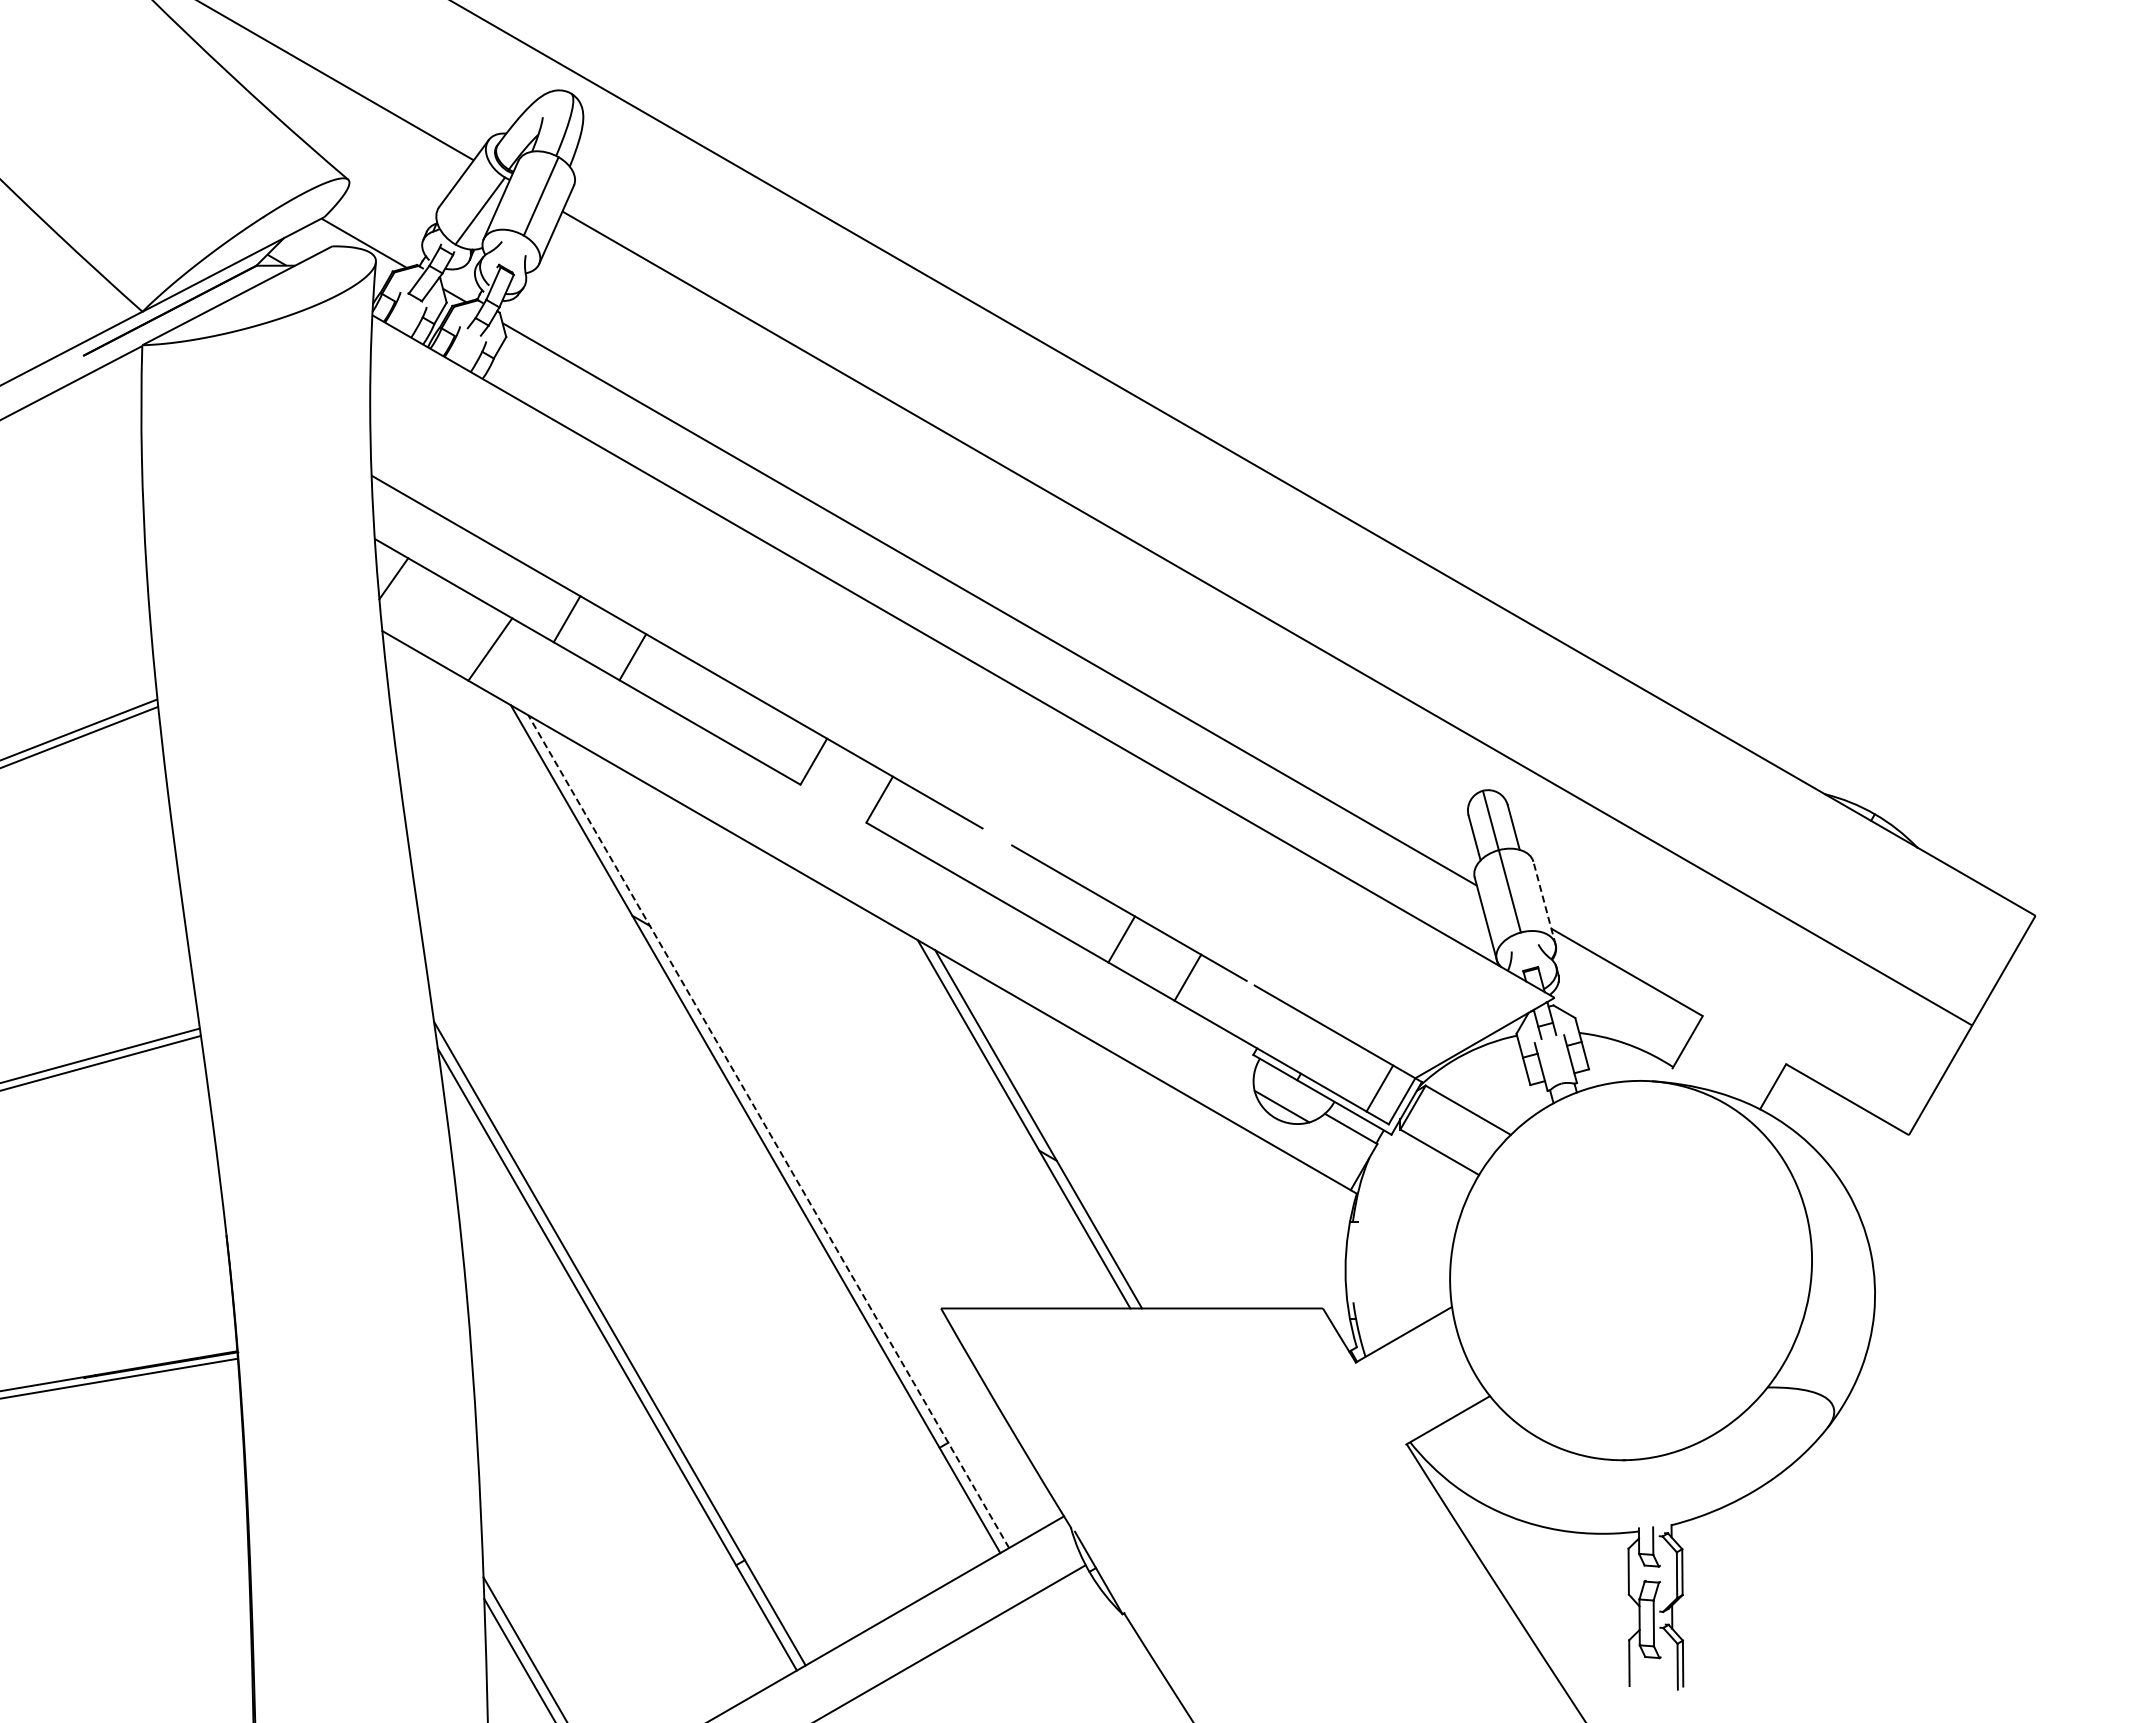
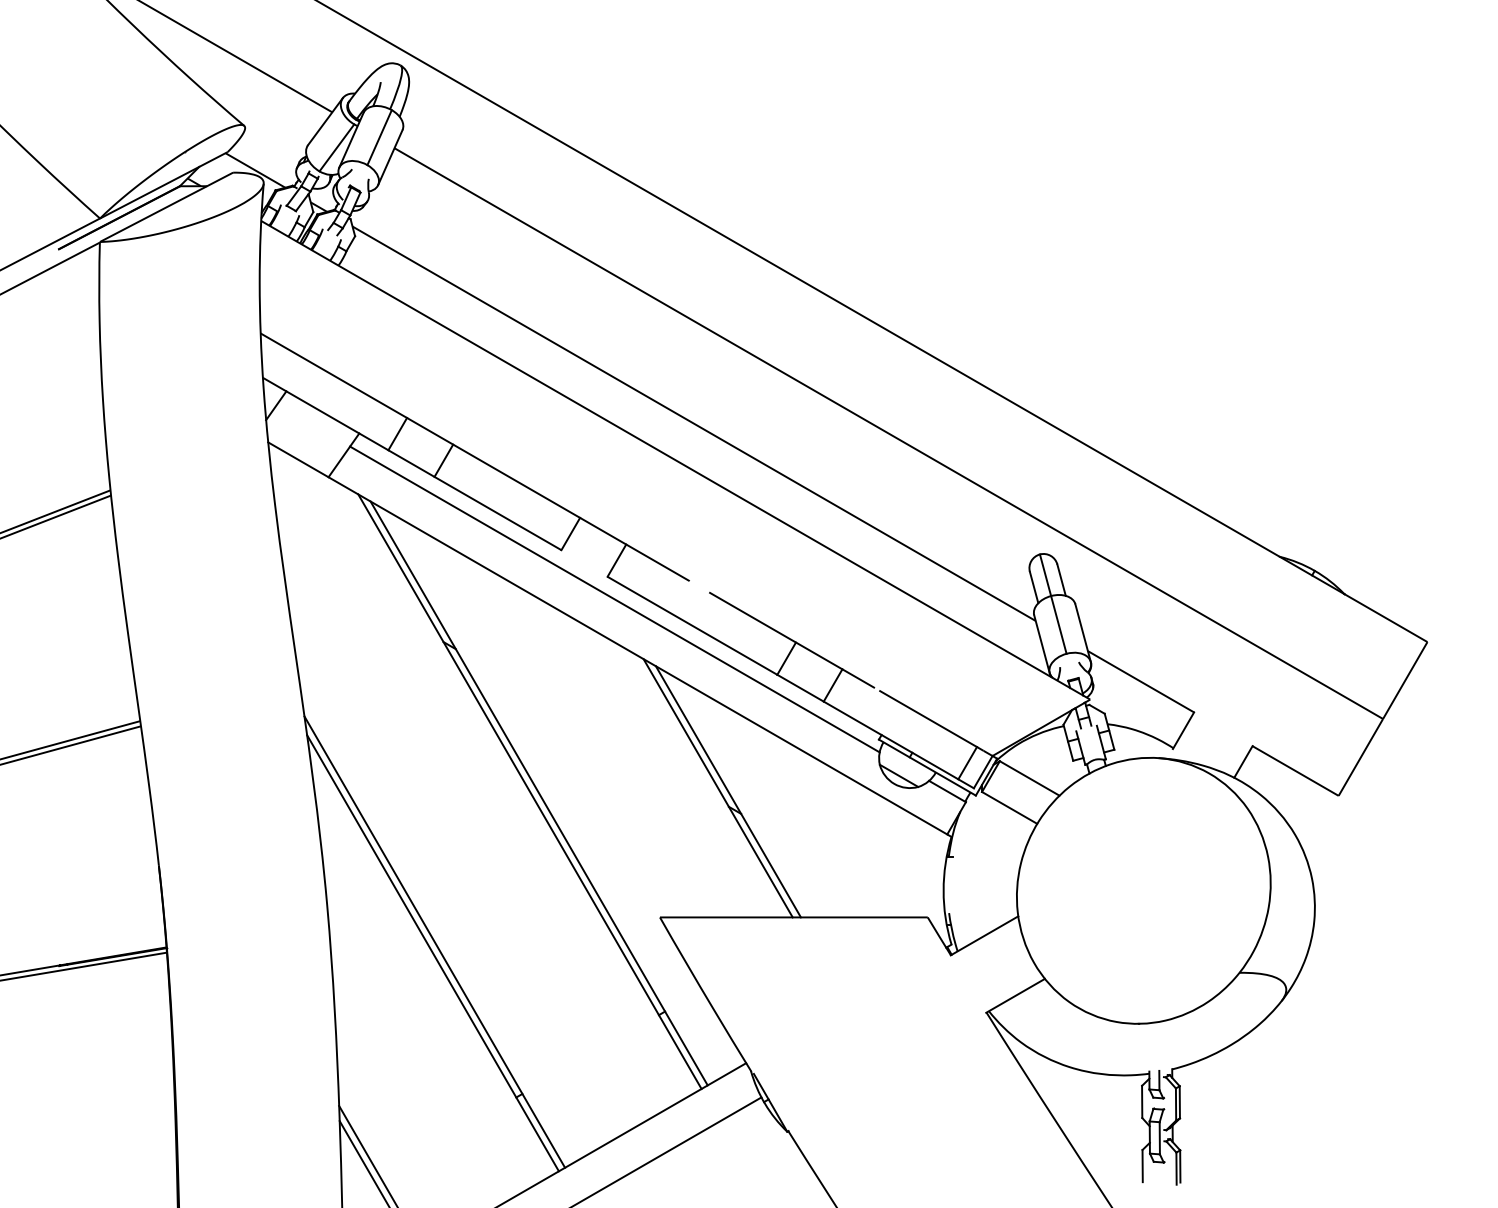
line: (876, 855) -> (614, 599), added
line: (1544, 902) -> (1083, 632), dashed -> solid
line: (768, 1131) -> (538, 793), dashed -> solid

